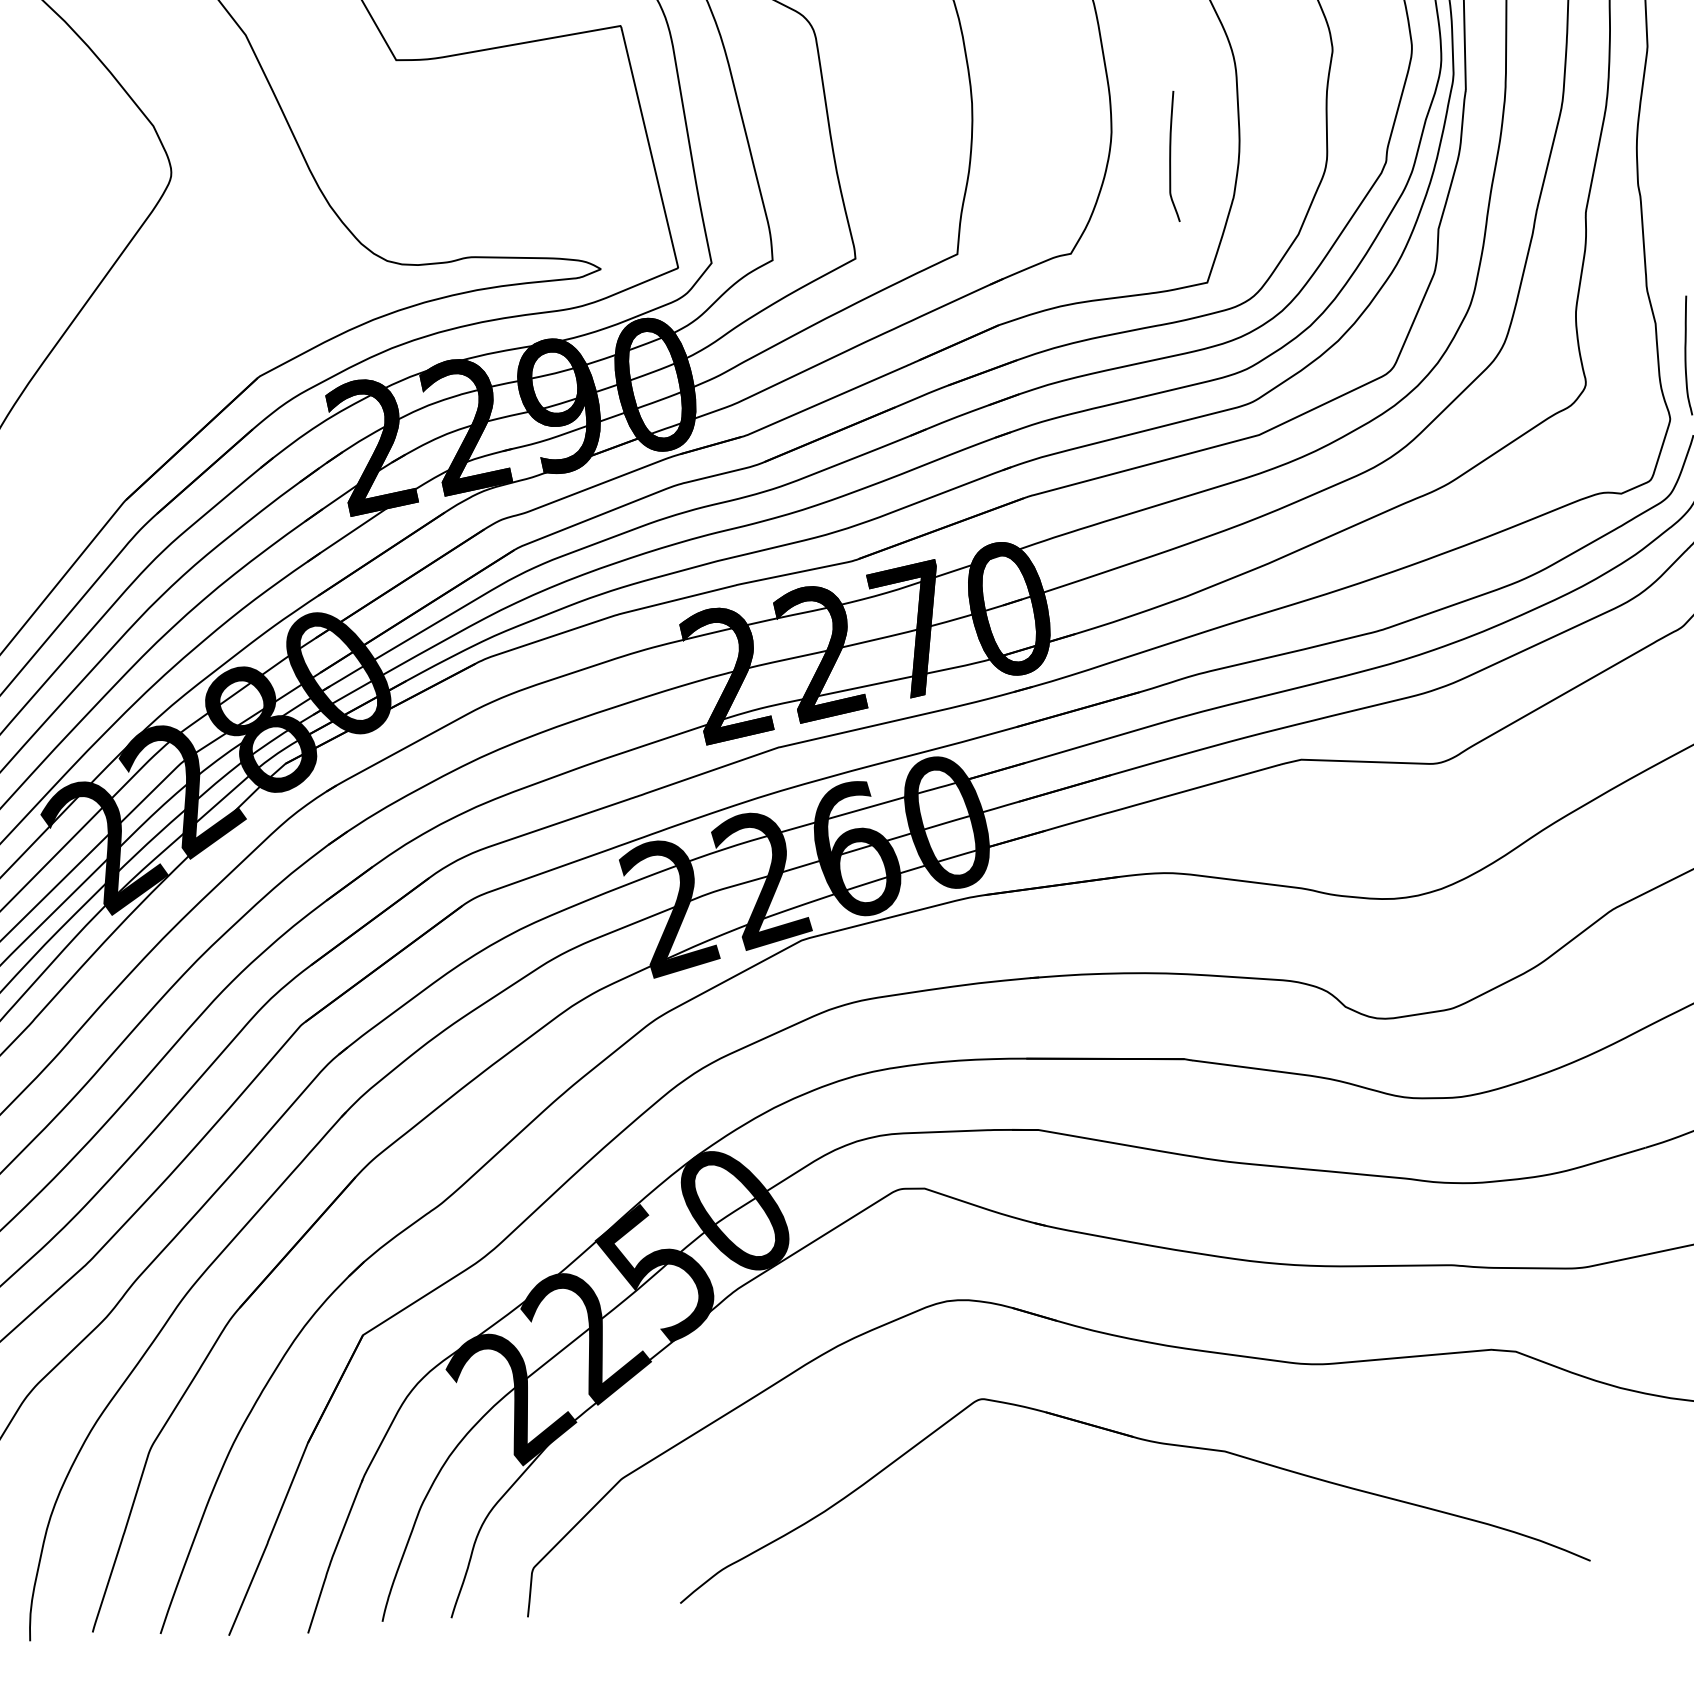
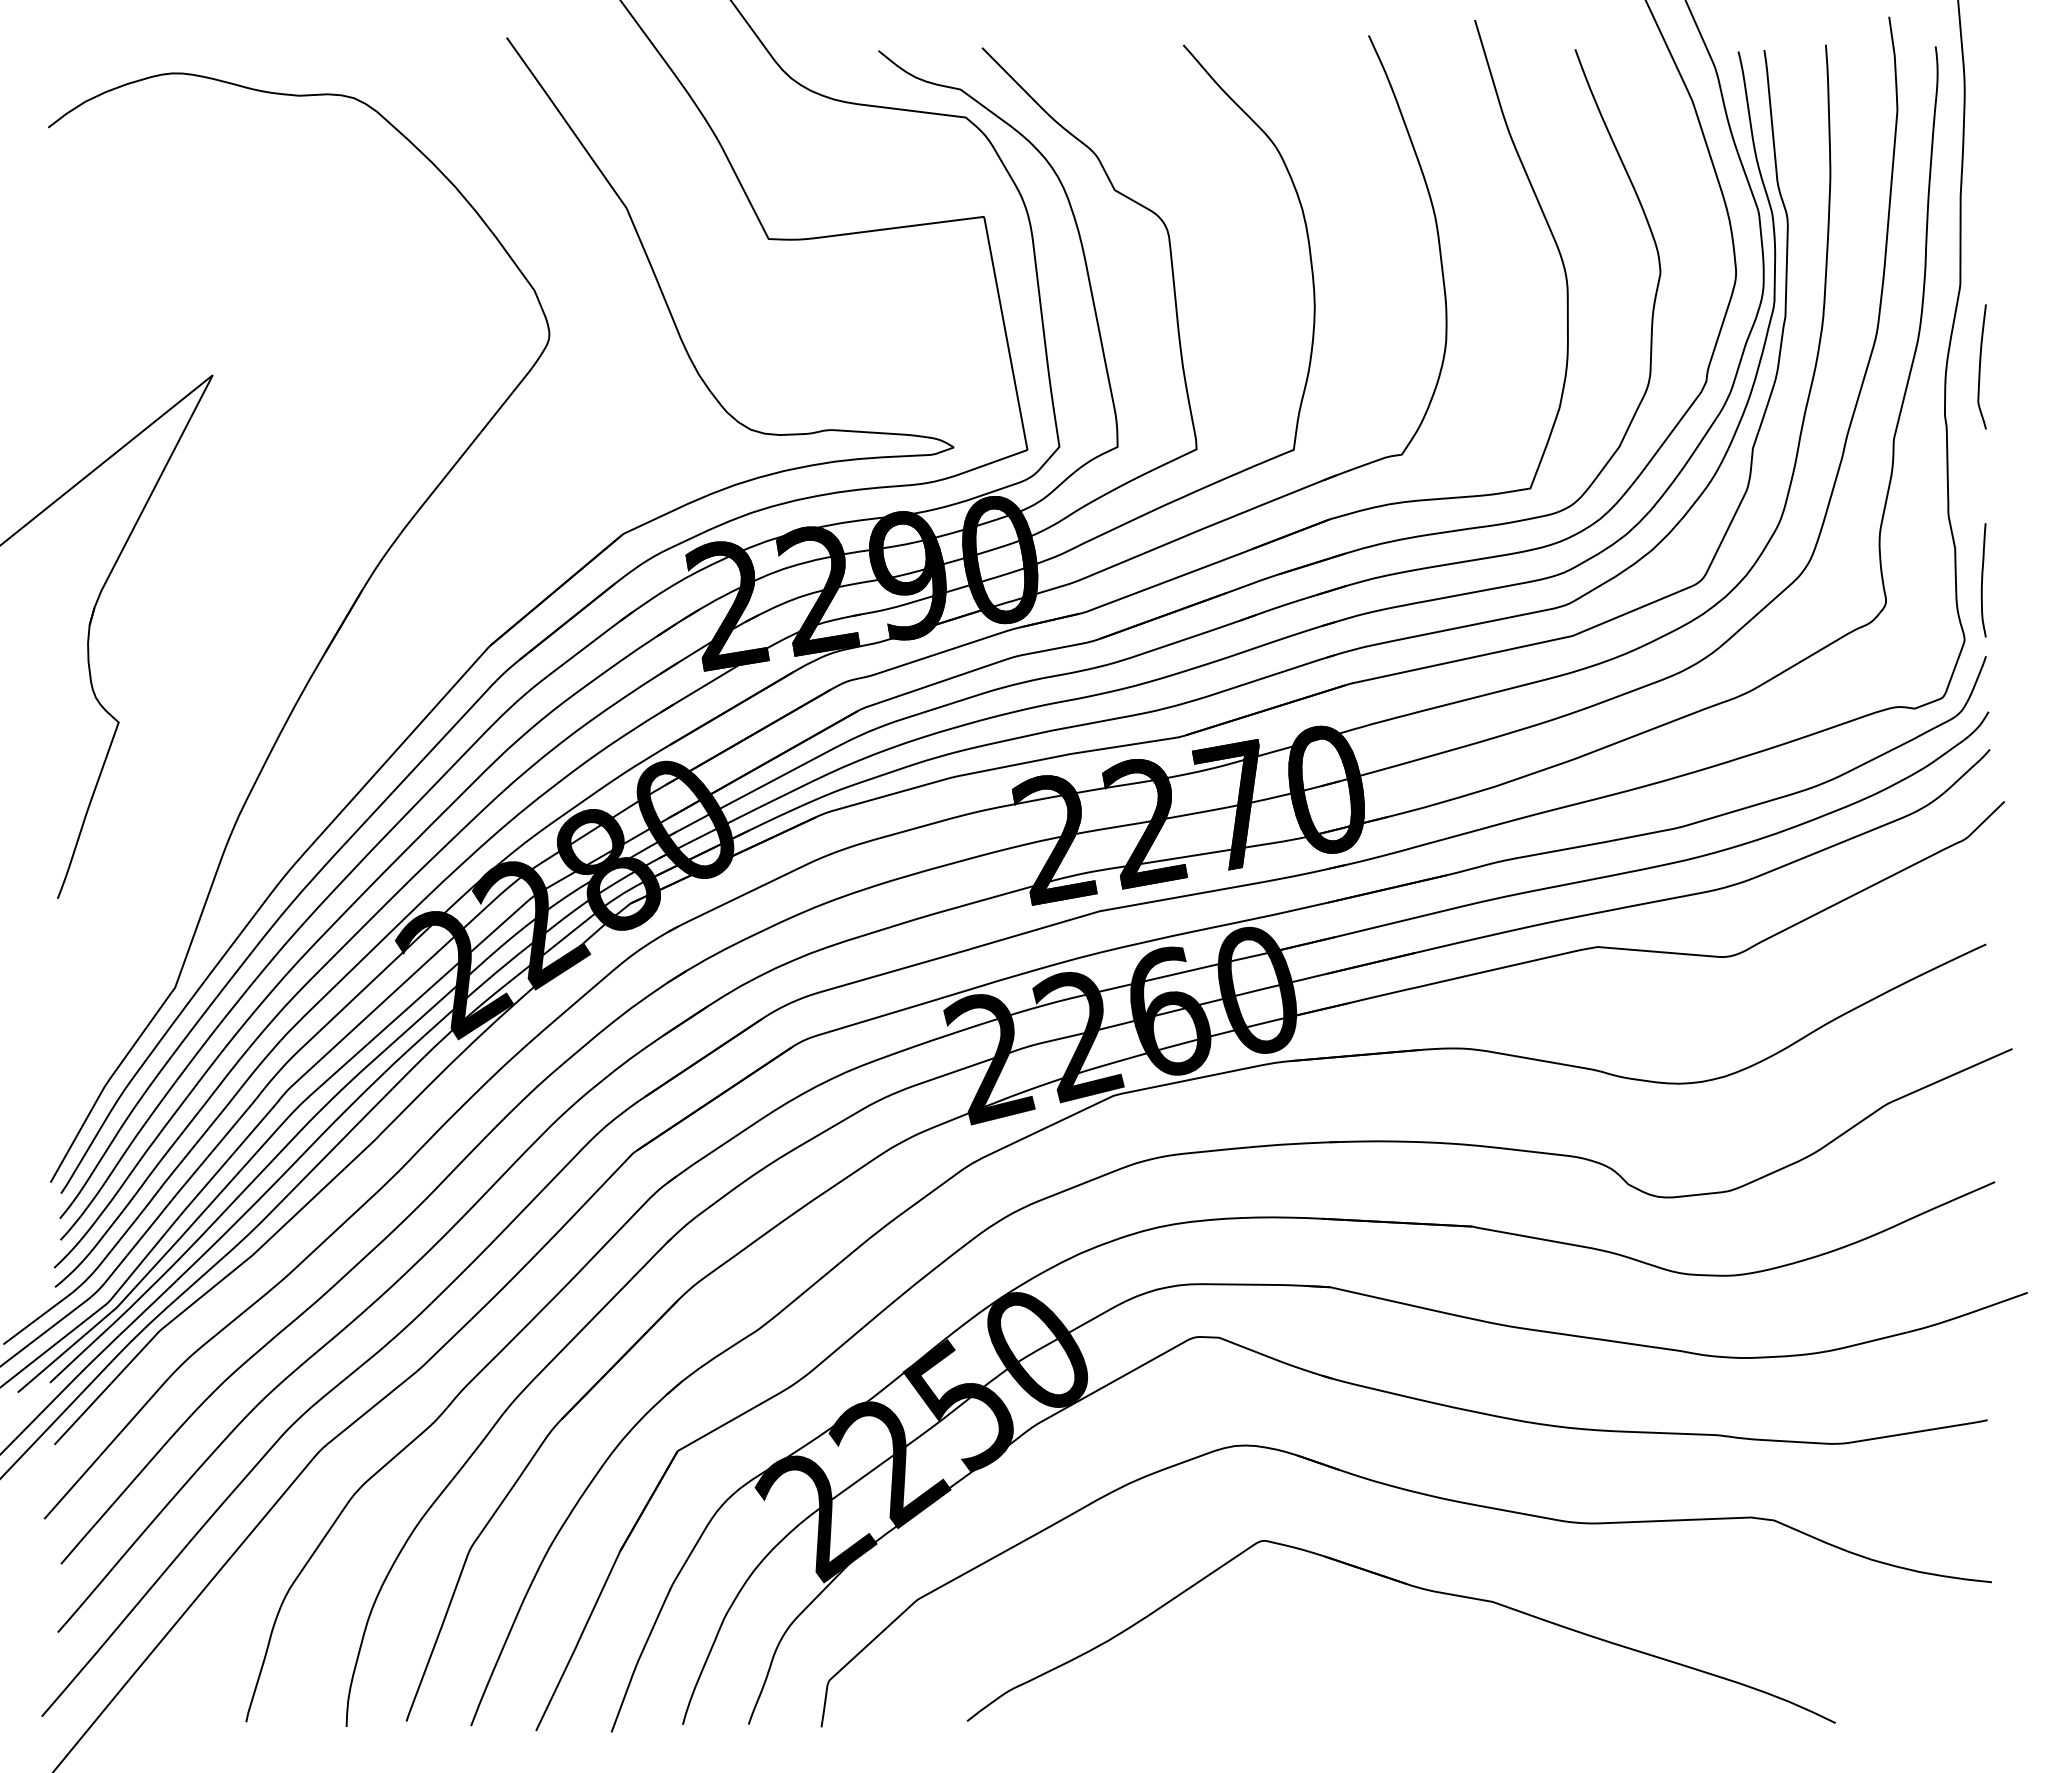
curve: (1170, 156) -> (1980, 366), moved

